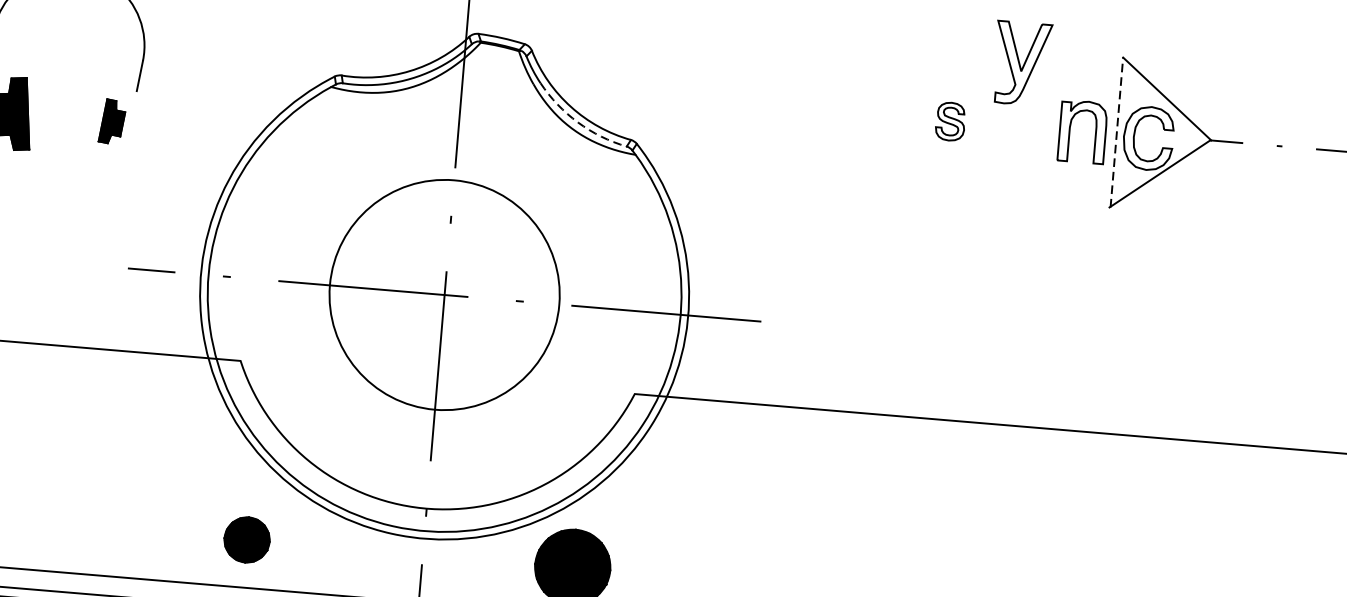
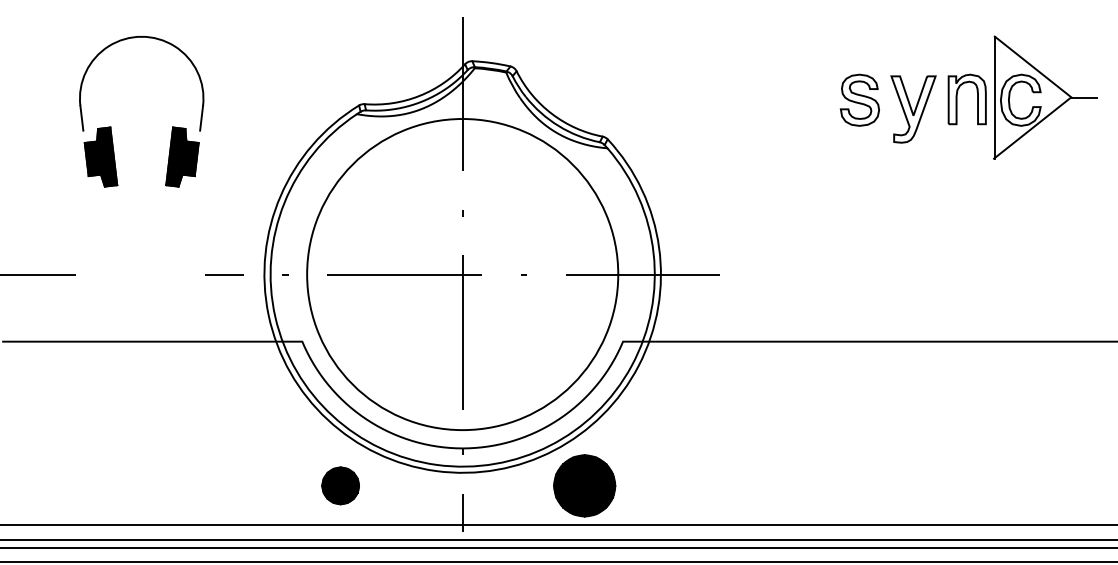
part: (1021, 63) -> (913, 109), moved
part: (950, 120) -> (859, 99), size x1.67
part: (112, 121) -> (182, 156), size x1.67
arc: (577, 122) -> (558, 126), dashed -> solid
line: (1116, 132) -> (994, 97), dashed -> solid
circle: (444, 294) -> (462, 274), size x1.67
part: (246, 539) -> (340, 485), moved

